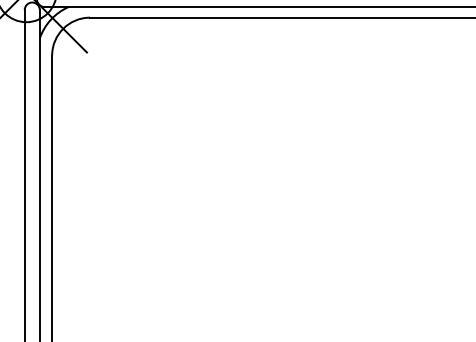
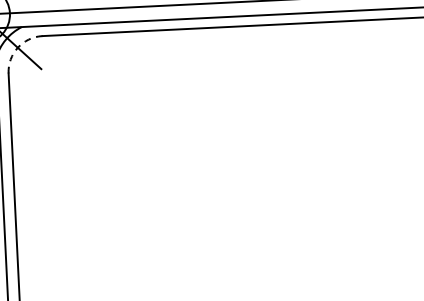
arc: (63, 28) -> (18, 47), solid -> dashed

